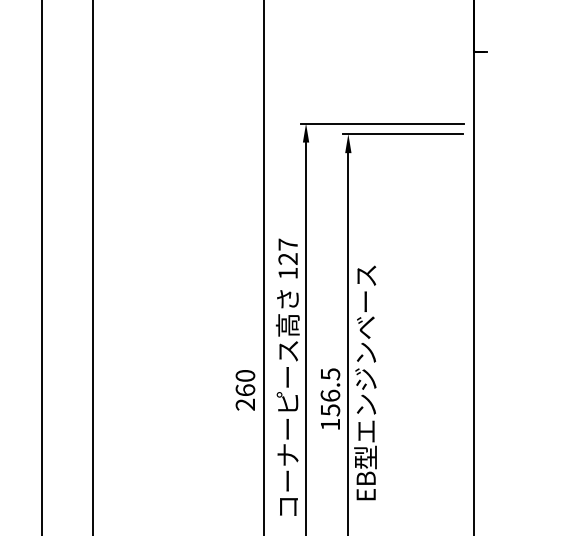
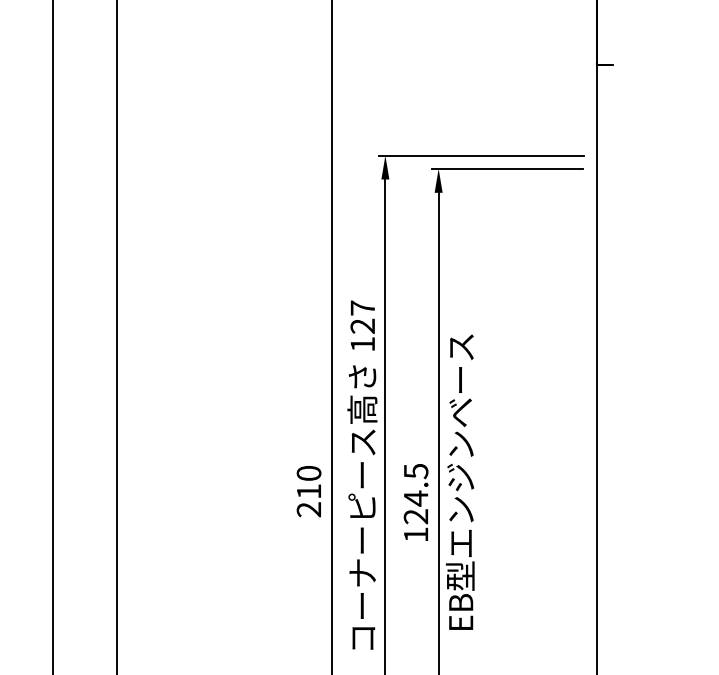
text: (245, 389) -> (308, 490), 260 -> 210
text: (329, 402) -> (415, 507), 156.5 -> 124.5

